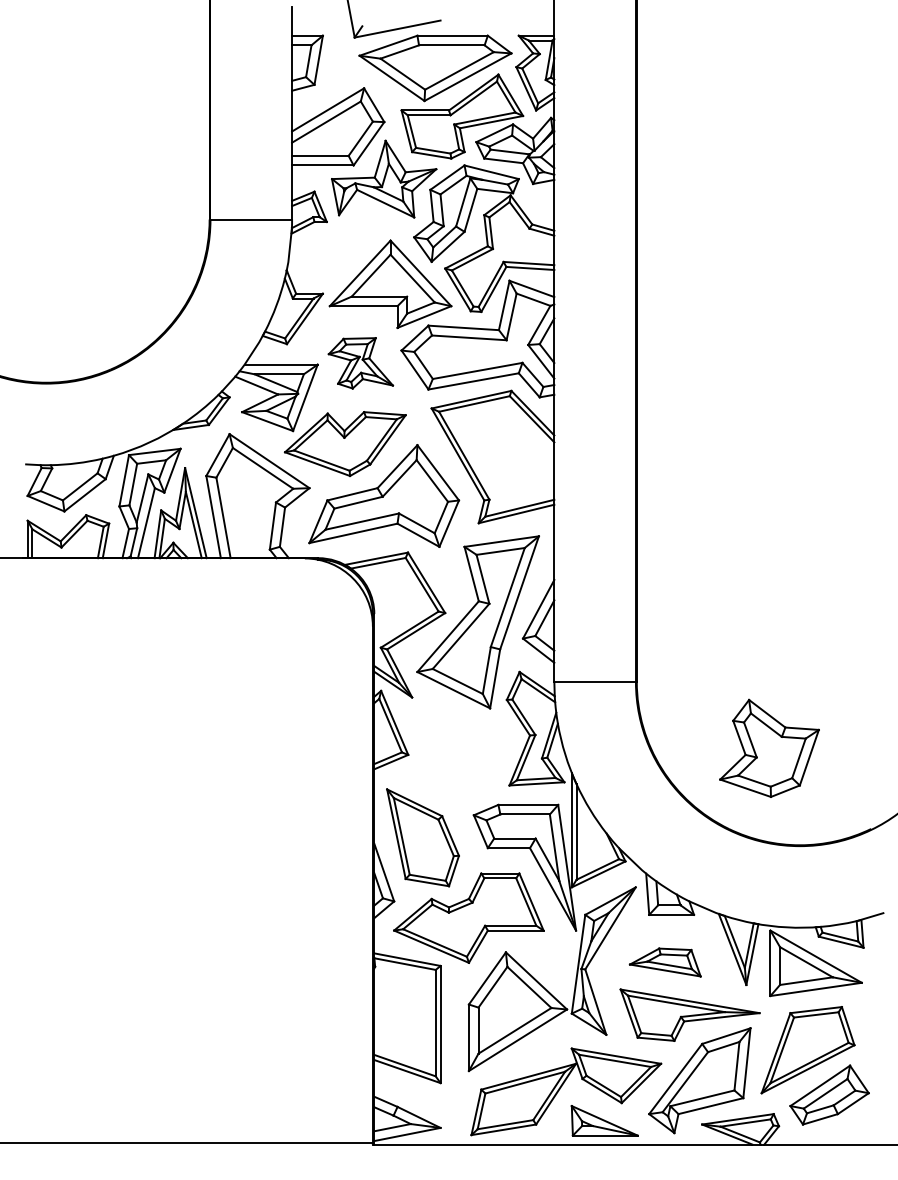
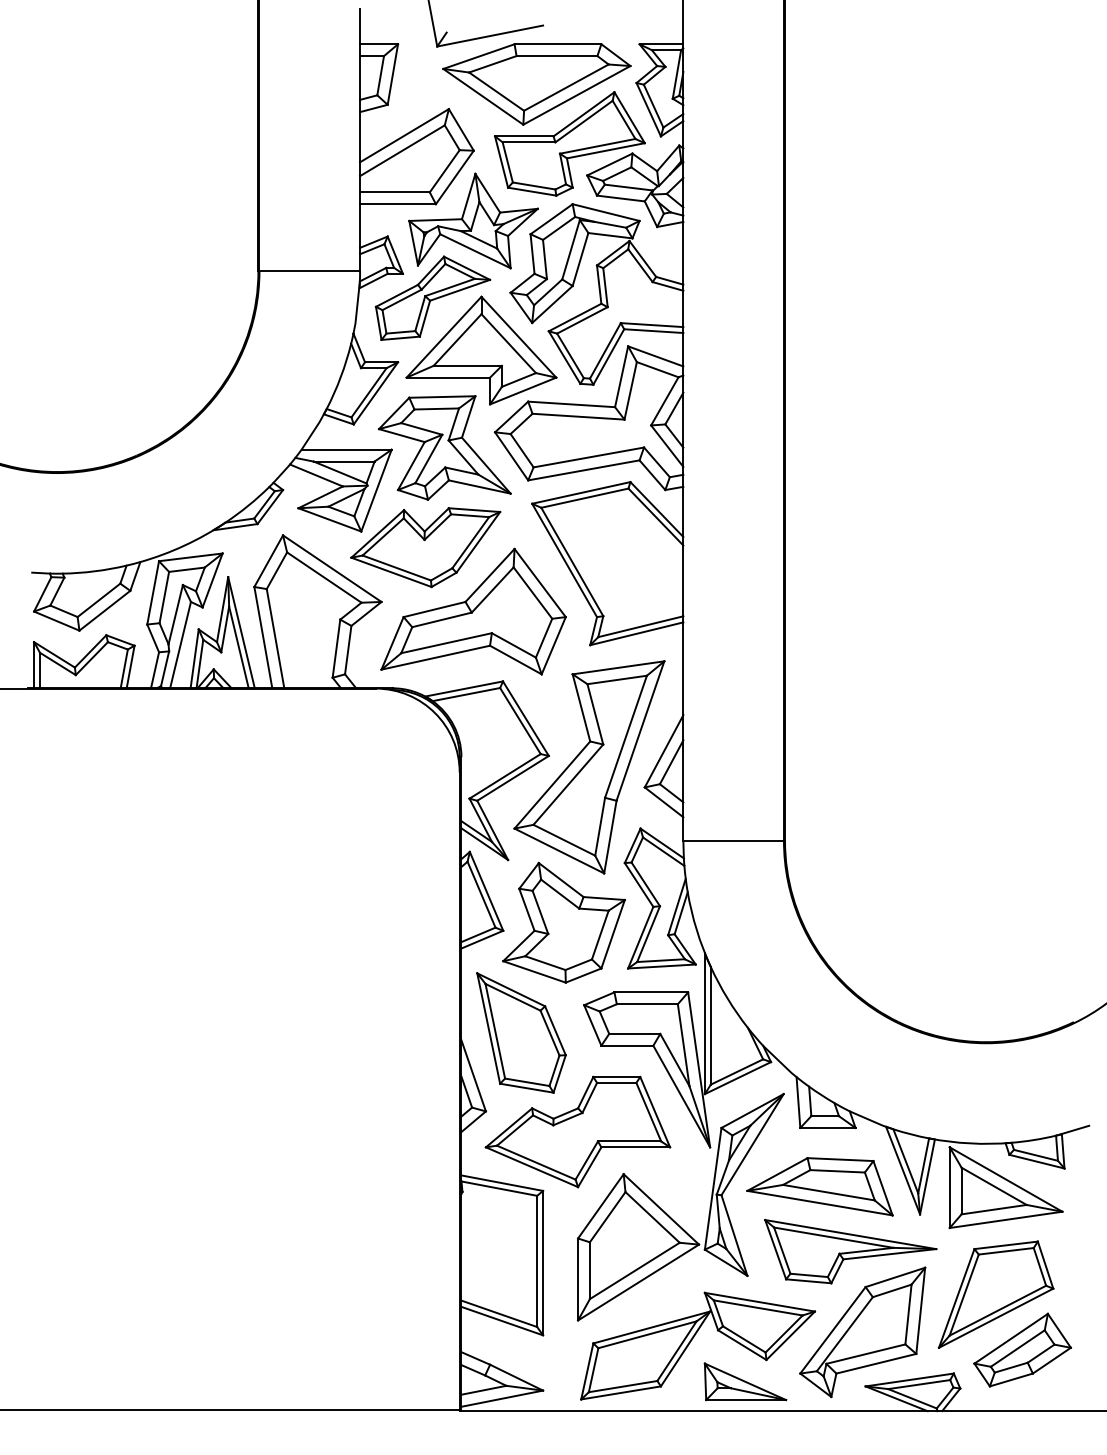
part: (350, 241) -> (432, 297), added
part: (360, 363) -> (444, 448), size x1.67
part: (769, 747) -> (563, 921), moved
part: (665, 962) -> (820, 1186), size x1.67

